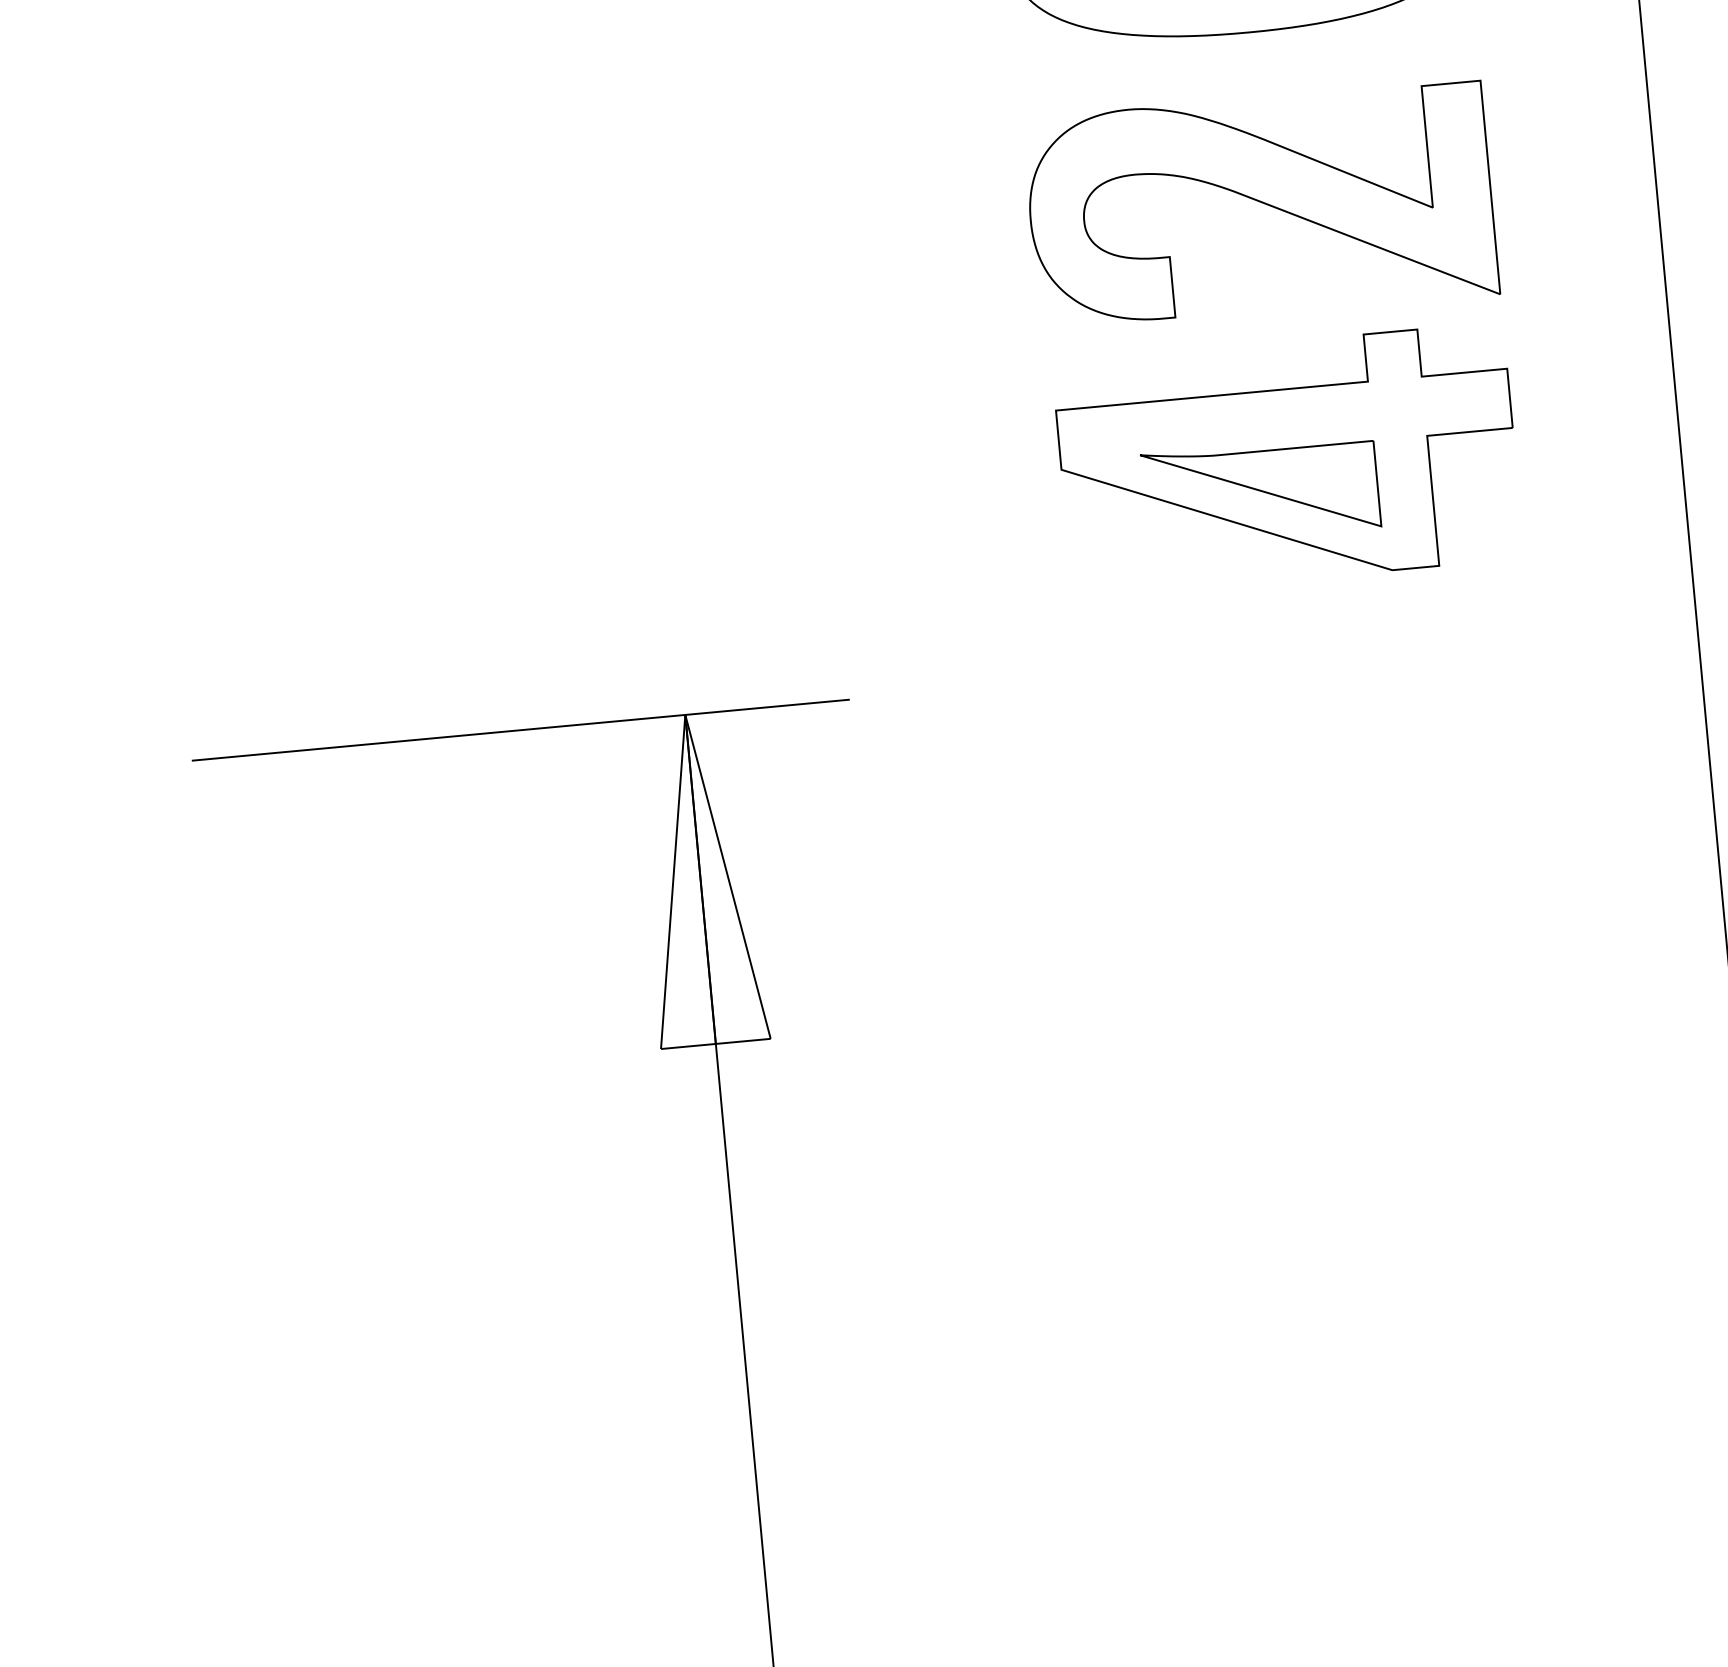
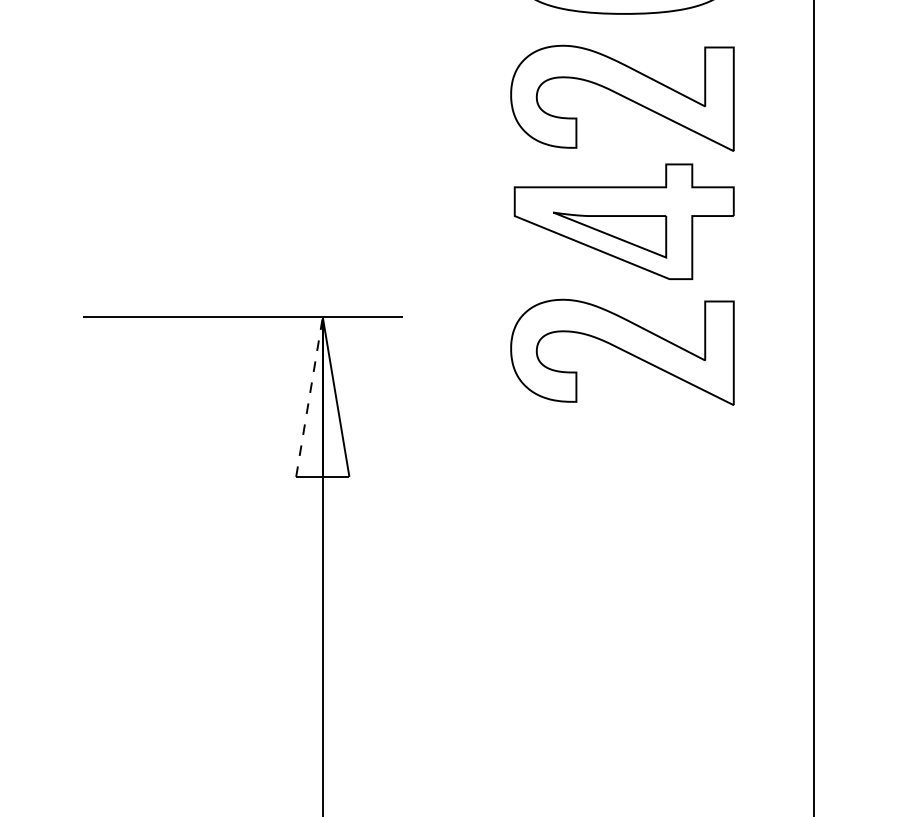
part: (1309, 728) -> (622, 351), added
line: (673, 882) -> (309, 397), solid -> dashed

